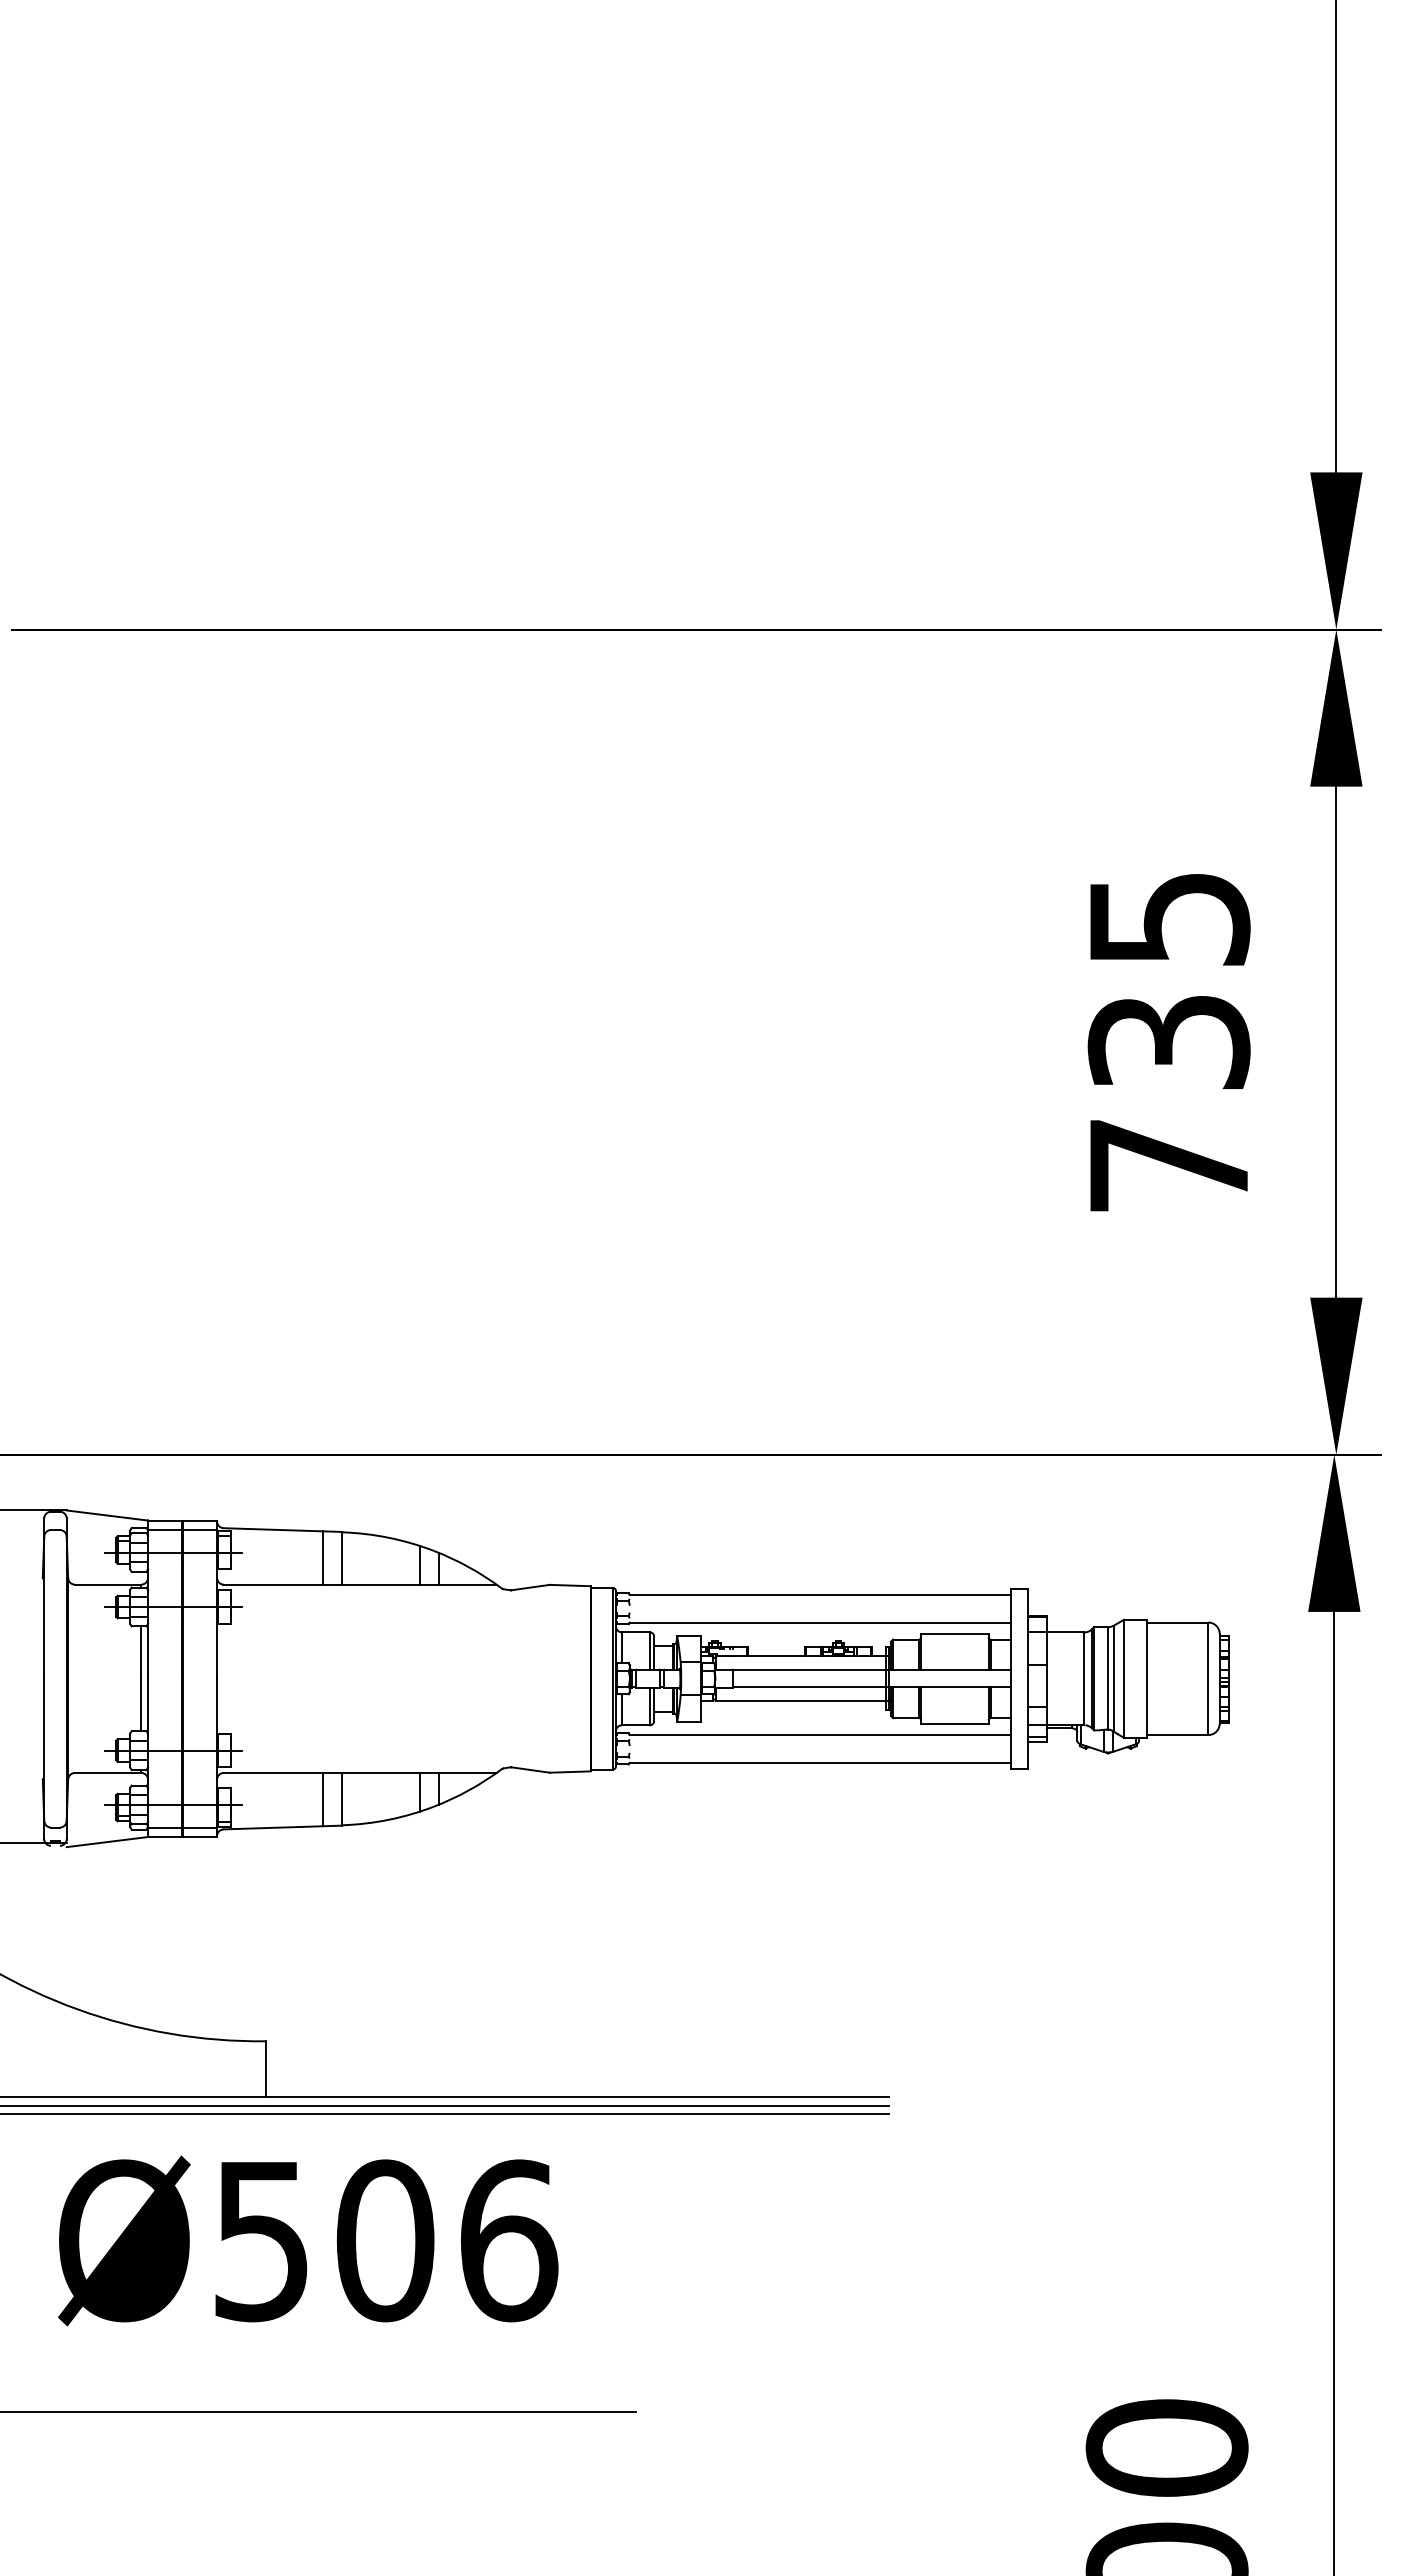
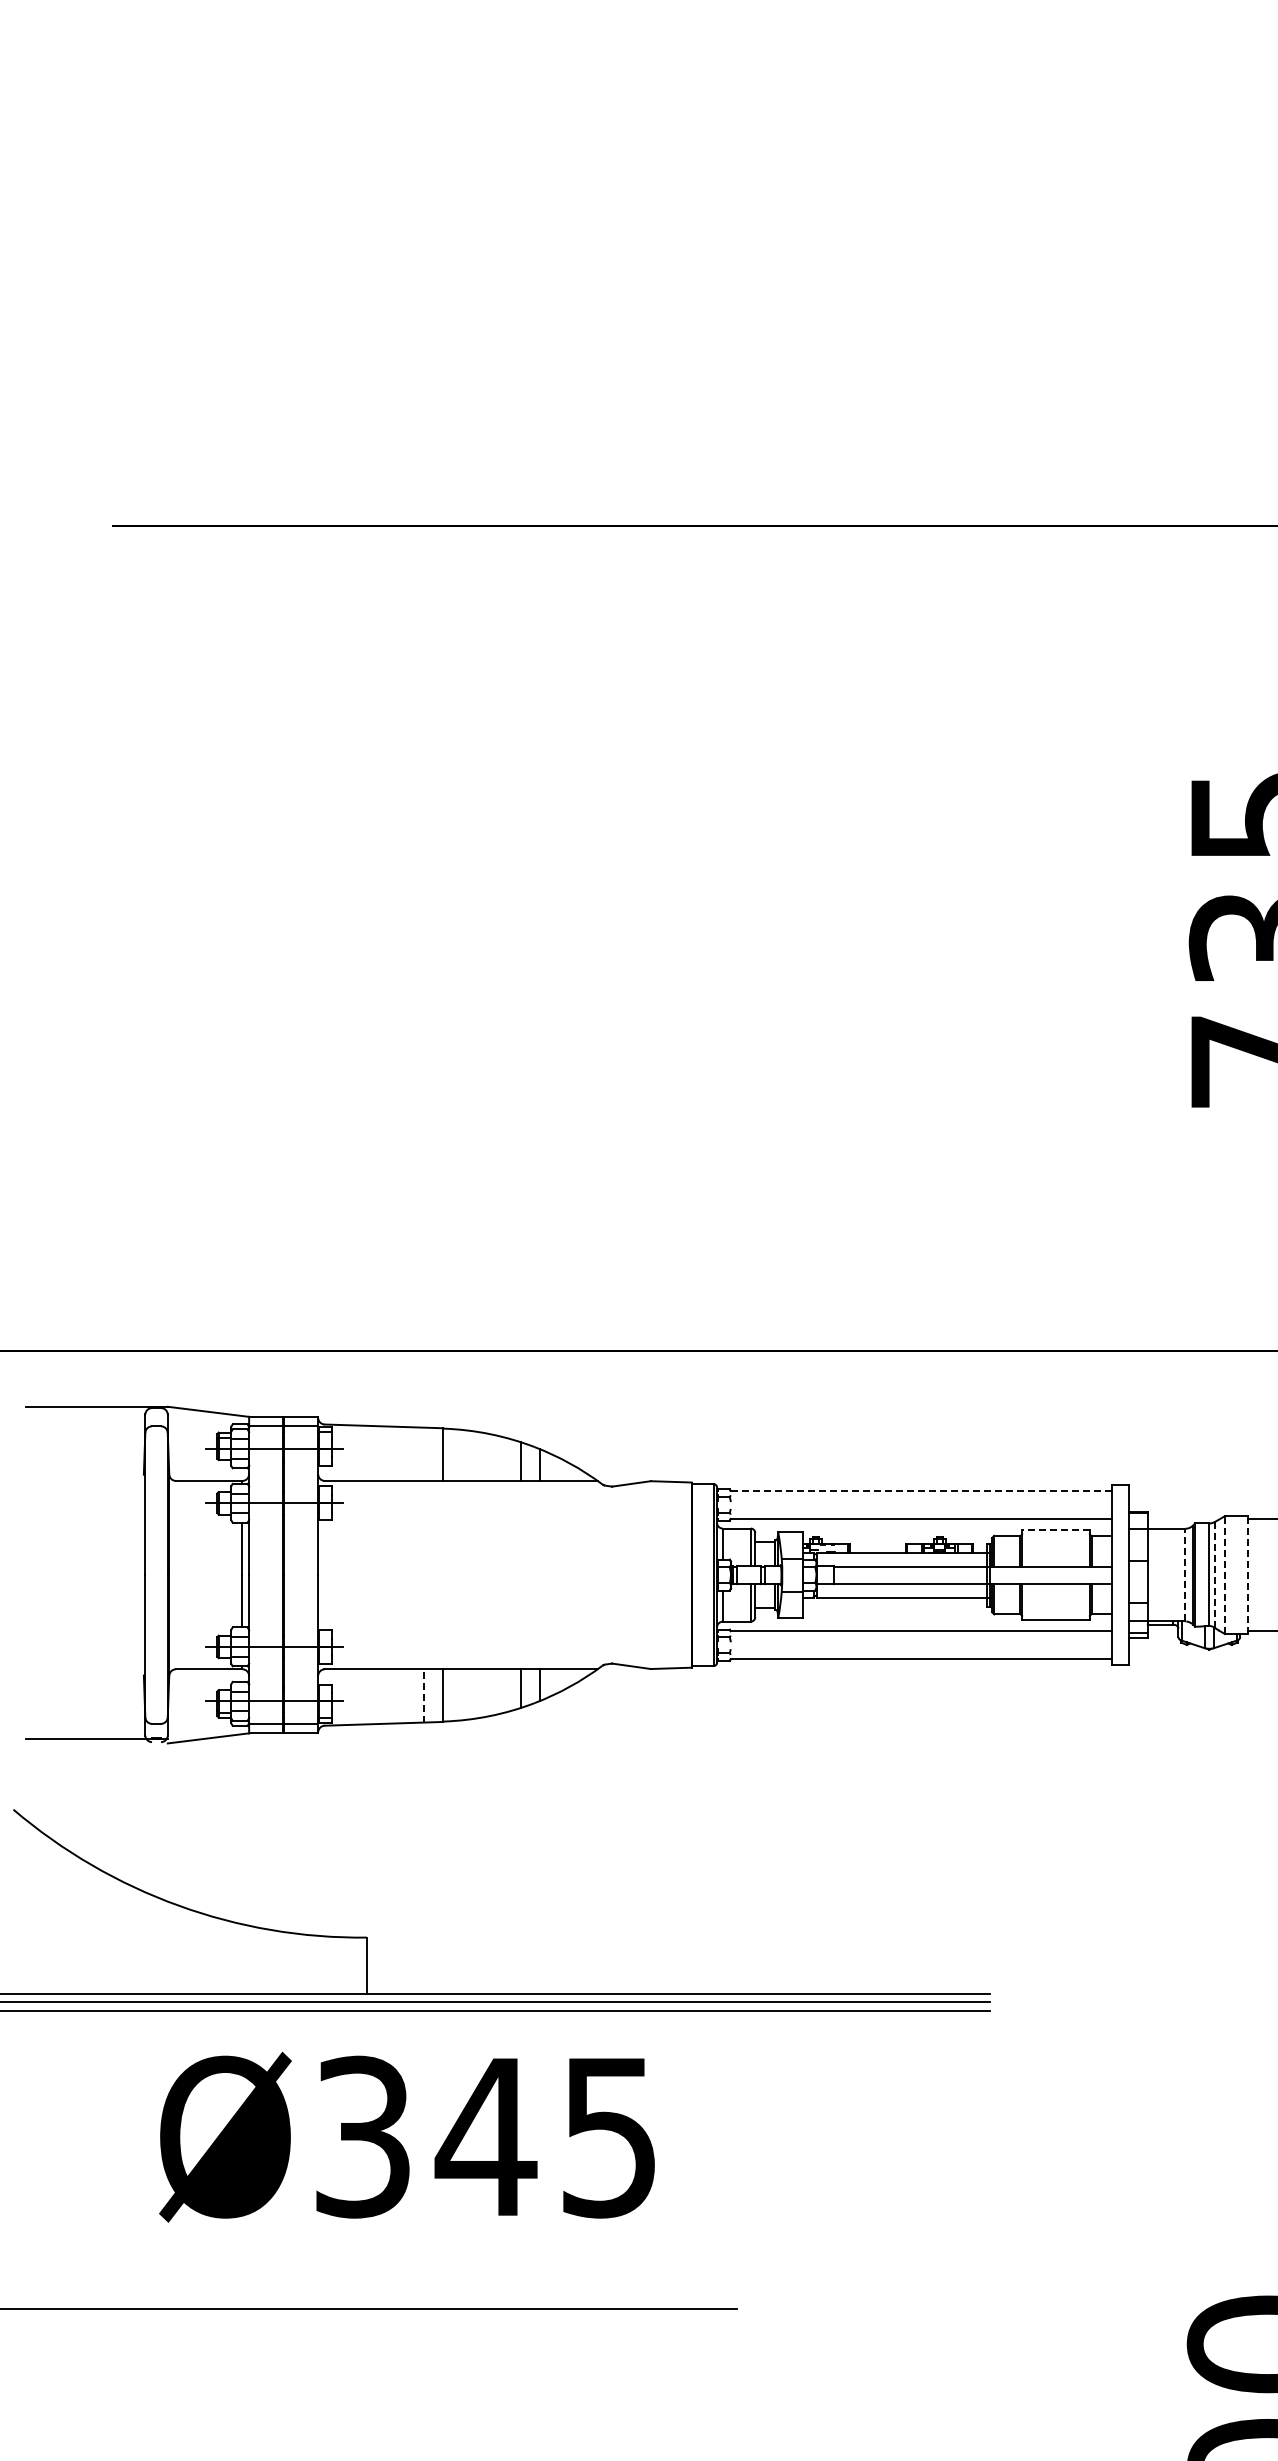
line: (323, 1557) -> (424, 1453), removed
line: (820, 1594) -> (921, 1490), solid -> dashed
line: (954, 1633) -> (1055, 1529), solid -> dashed
line: (1084, 1678) -> (1185, 1574), solid -> dashed
line: (1123, 1678) -> (1224, 1574), solid -> dashed
line: (1146, 1678) -> (1247, 1574), solid -> dashed
line: (1113, 1679) -> (1214, 1575), solid -> dashed
line: (323, 1799) -> (424, 1695), solid -> dashed
text: (386, 2240) -> (487, 2136), Ø506 -> Ø345

